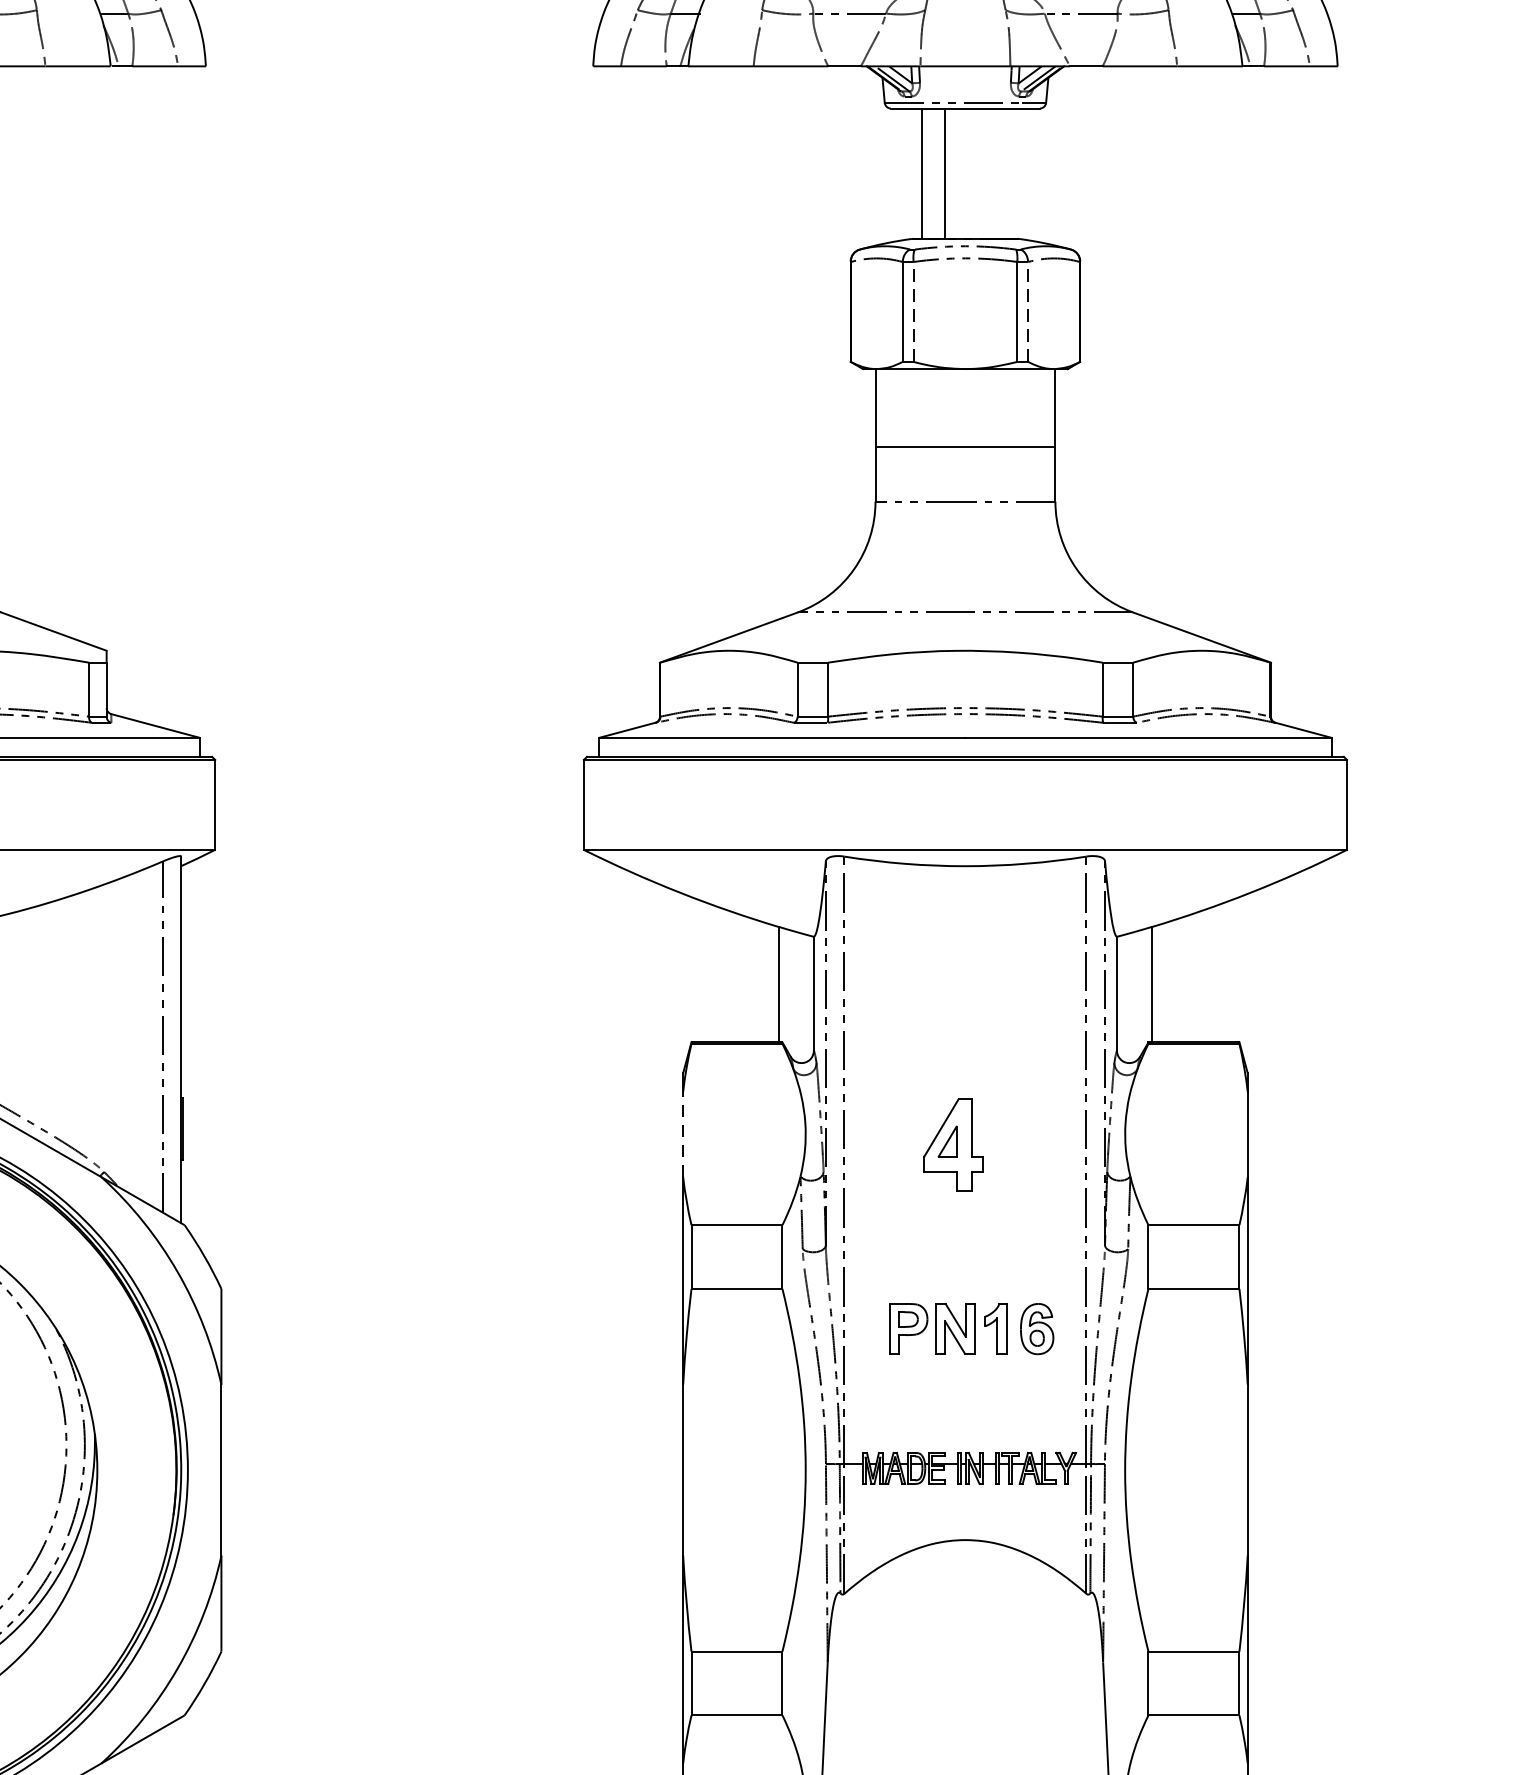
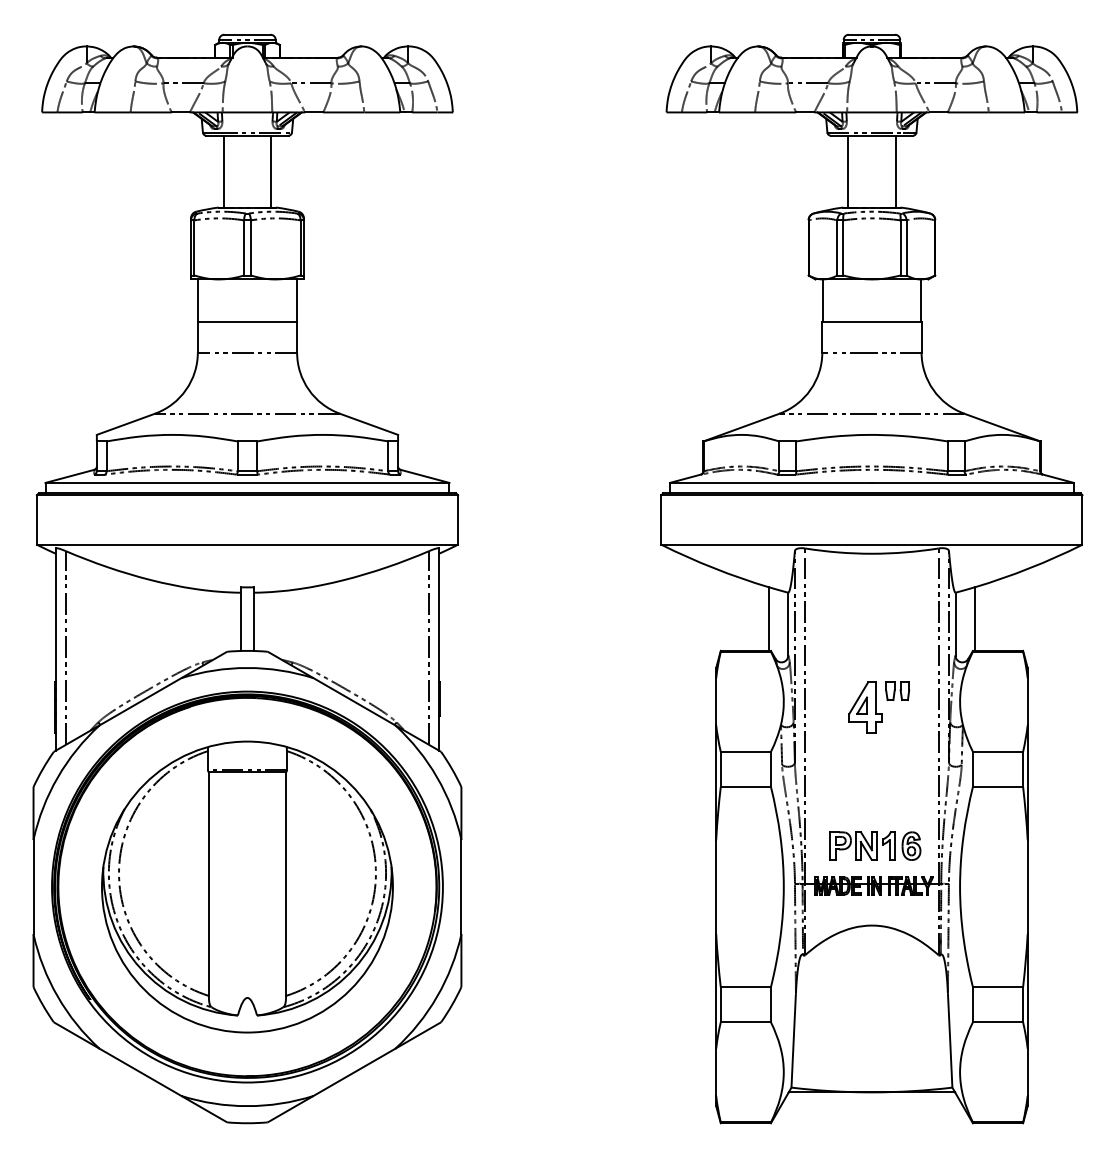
line: (944, 173) -> (895, 171), moved
line: (913, 311) -> (843, 247), dashed -> solid
line: (1028, 311) -> (906, 247), dashed -> solid
part: (1011, 1114) -> (897, 690), added
line: (683, 1133) -> (716, 701), dashed -> solid
part: (971, 1327) -> (875, 845), moved

